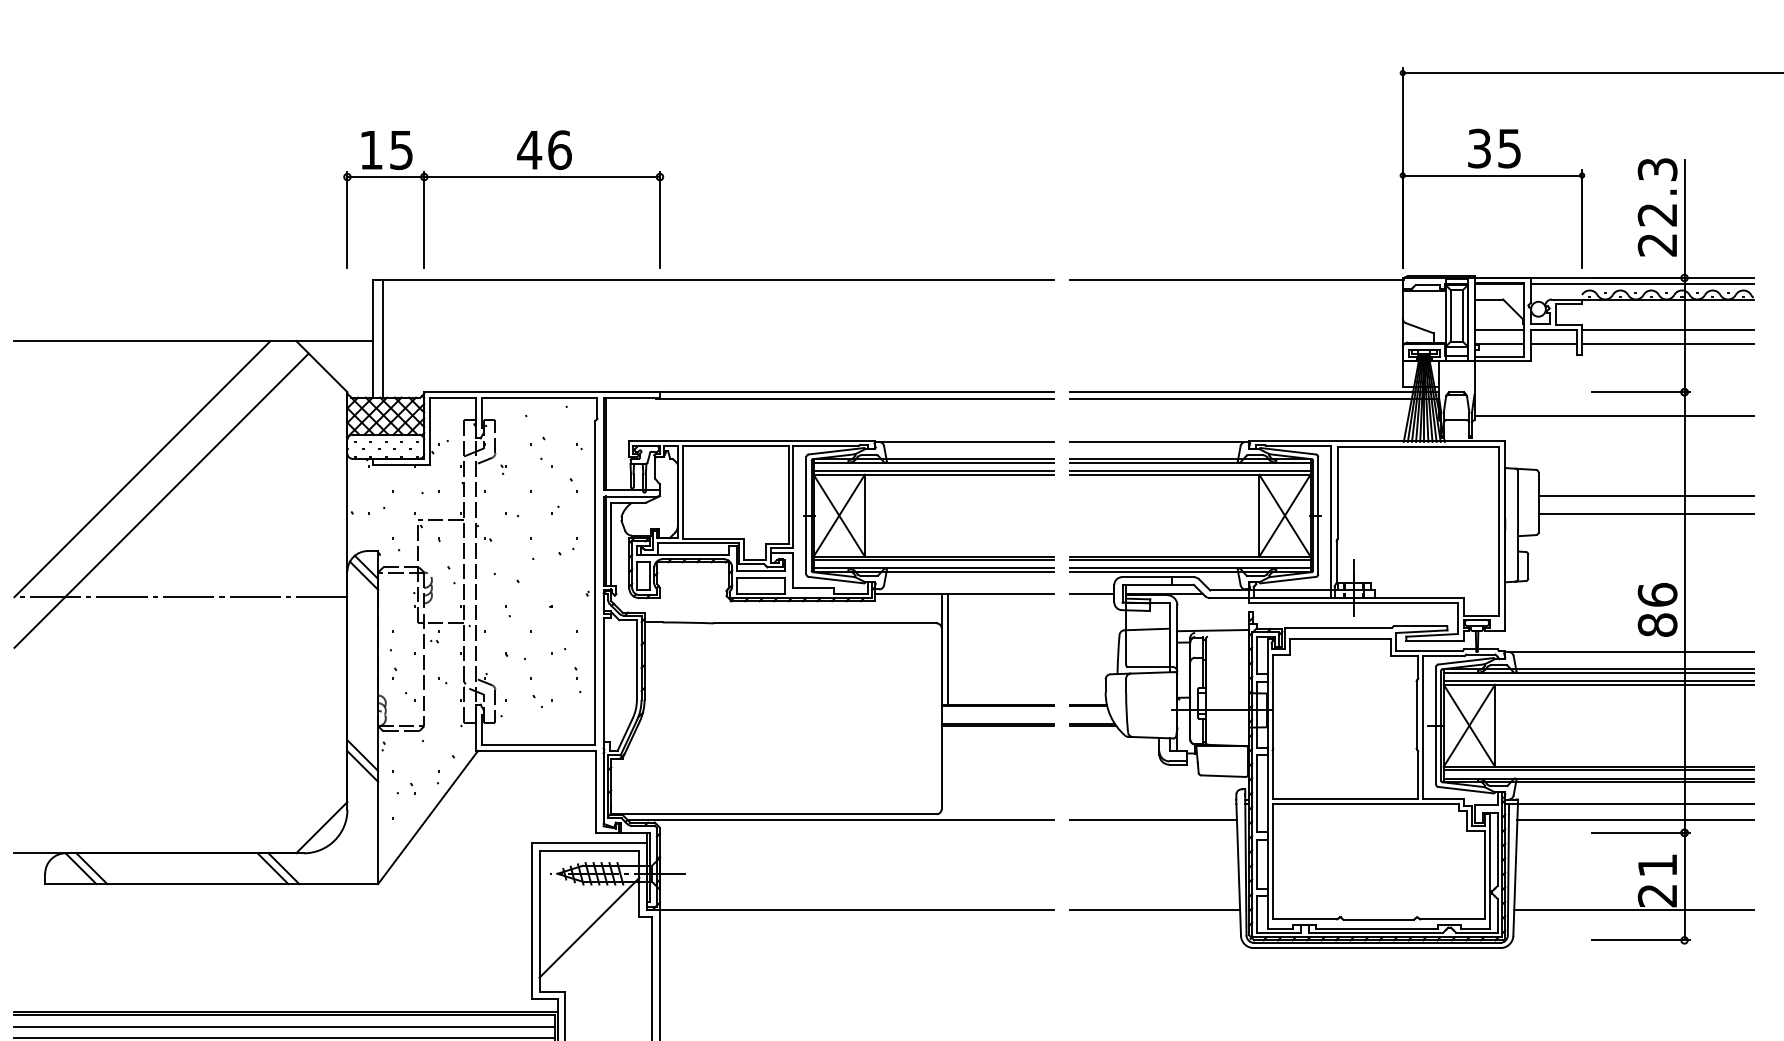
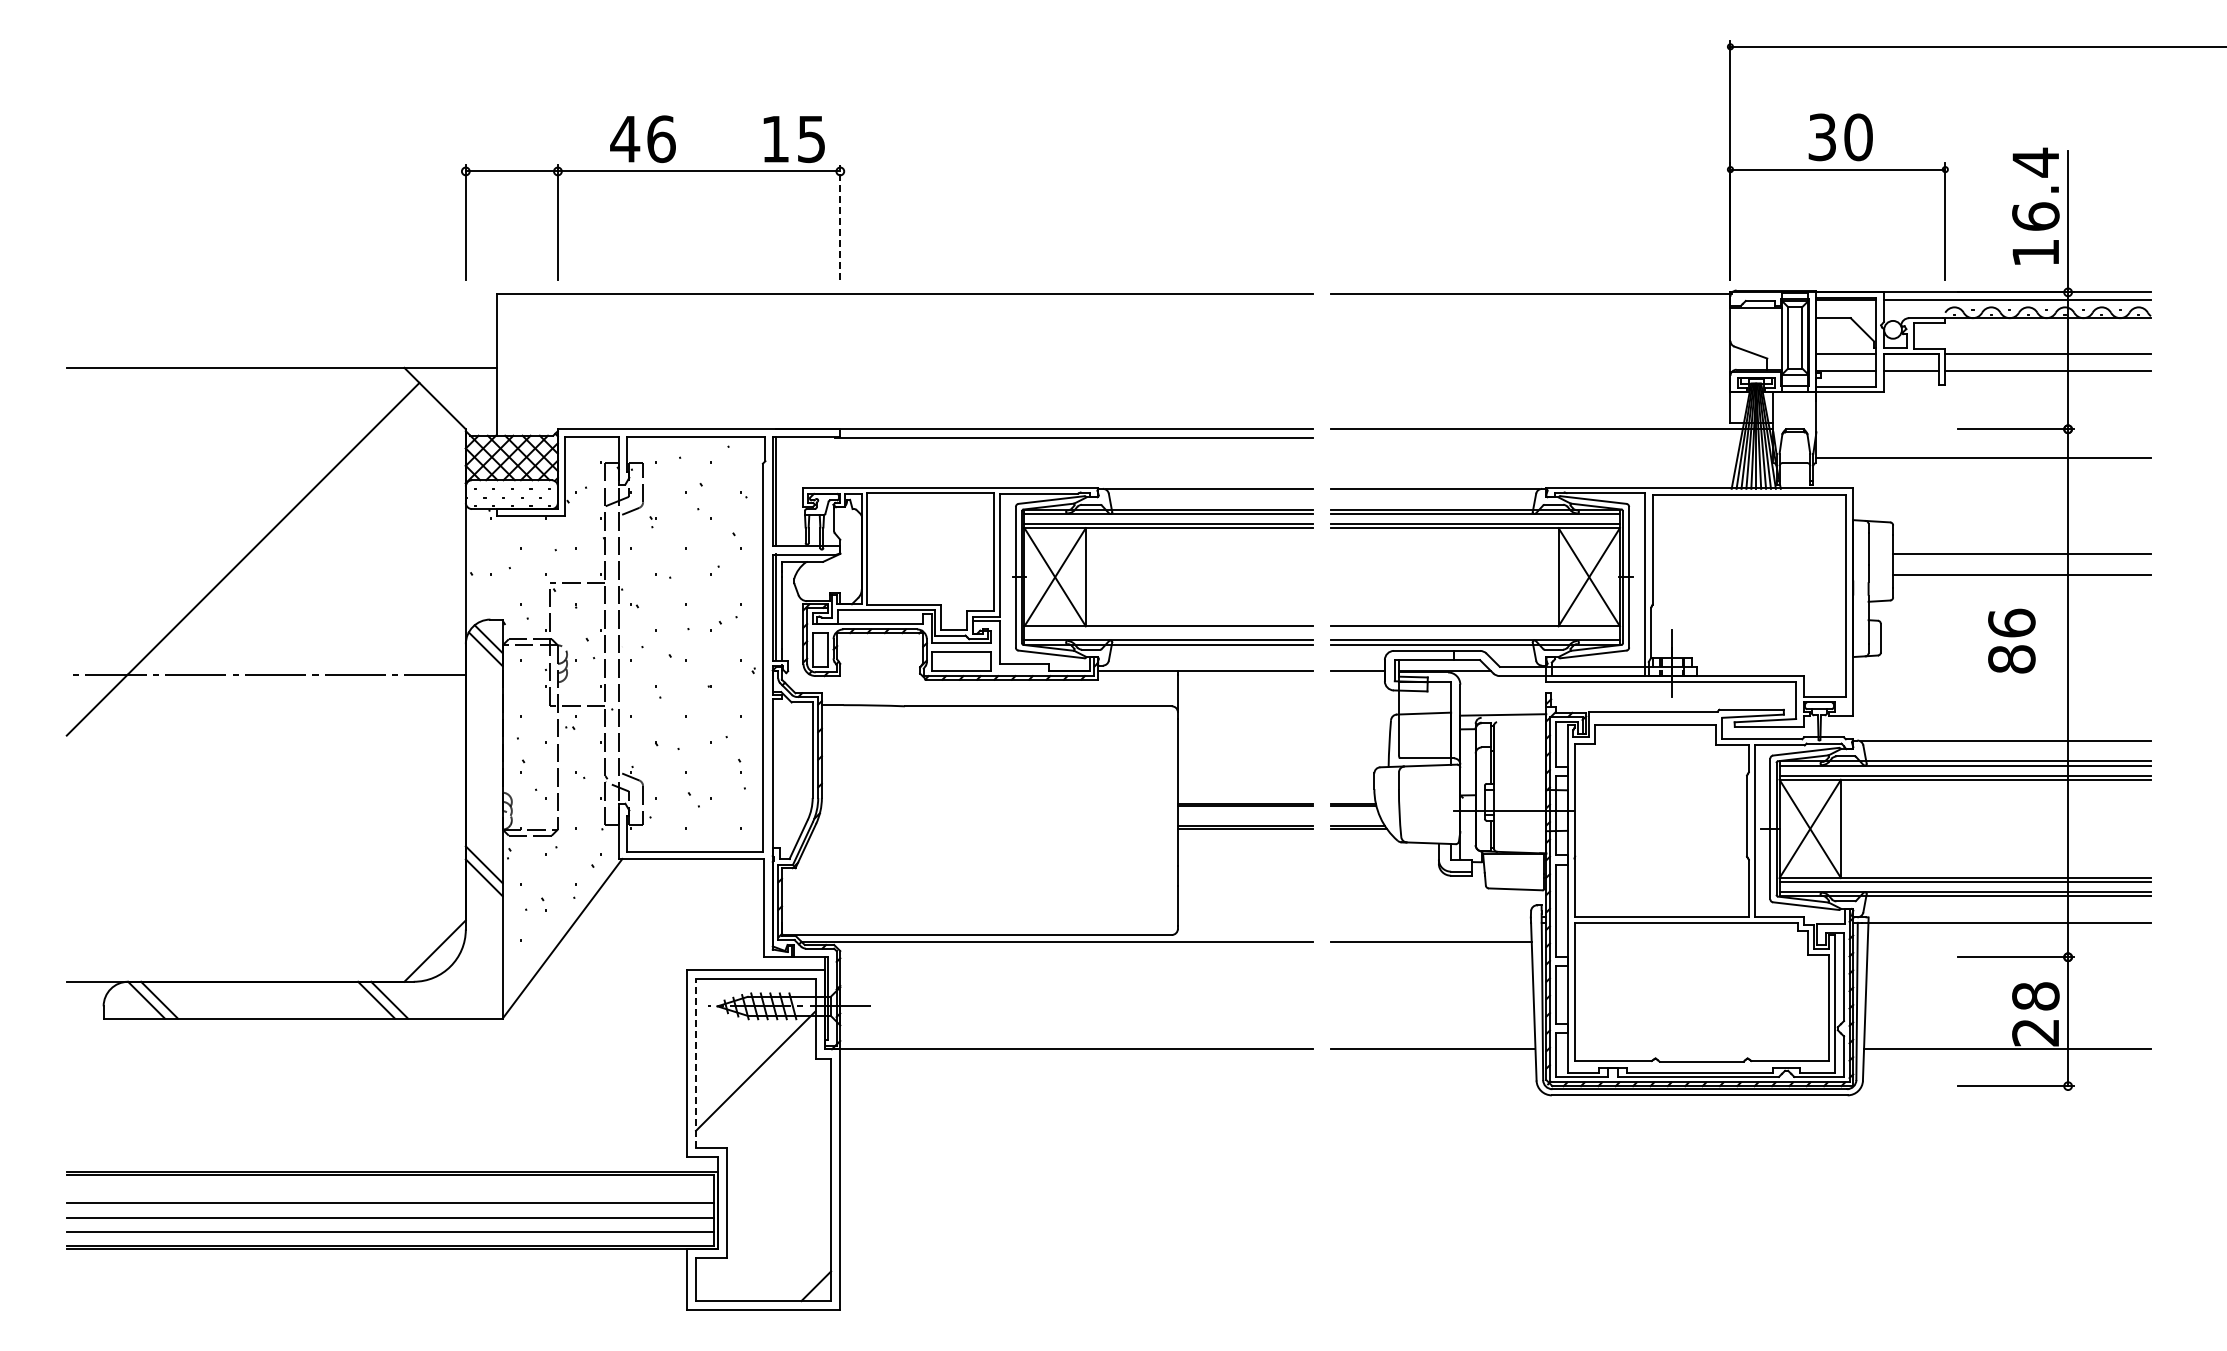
text: (1509, 148) -> (1858, 137), 35 -> 30
text: (544, 149) -> (642, 138), moved
text: (386, 150) -> (793, 139), moved
text: (1657, 206) -> (2035, 206), 22.3 -> 16.4
line: (660, 219) -> (840, 222), solid -> dashed
line: (383, 338) -> (508, 364), removed
line: (1254, 399) -> (1552, 437), removed
line: (141, 468) -> (219, 520), removed
line: (933, 560) -> (1168, 630), removed
line: (1190, 560) -> (1475, 630), removed
text: (1657, 609) -> (2011, 640), moved
line: (948, 649) -> (1185, 737), removed
line: (1634, 819) -> (2008, 941), removed
text: (1657, 865) -> (2035, 996), 21 -> 28
line: (539, 920) -> (696, 1062), solid -> dashed
line: (284, 1026) -> (390, 1189), removed

